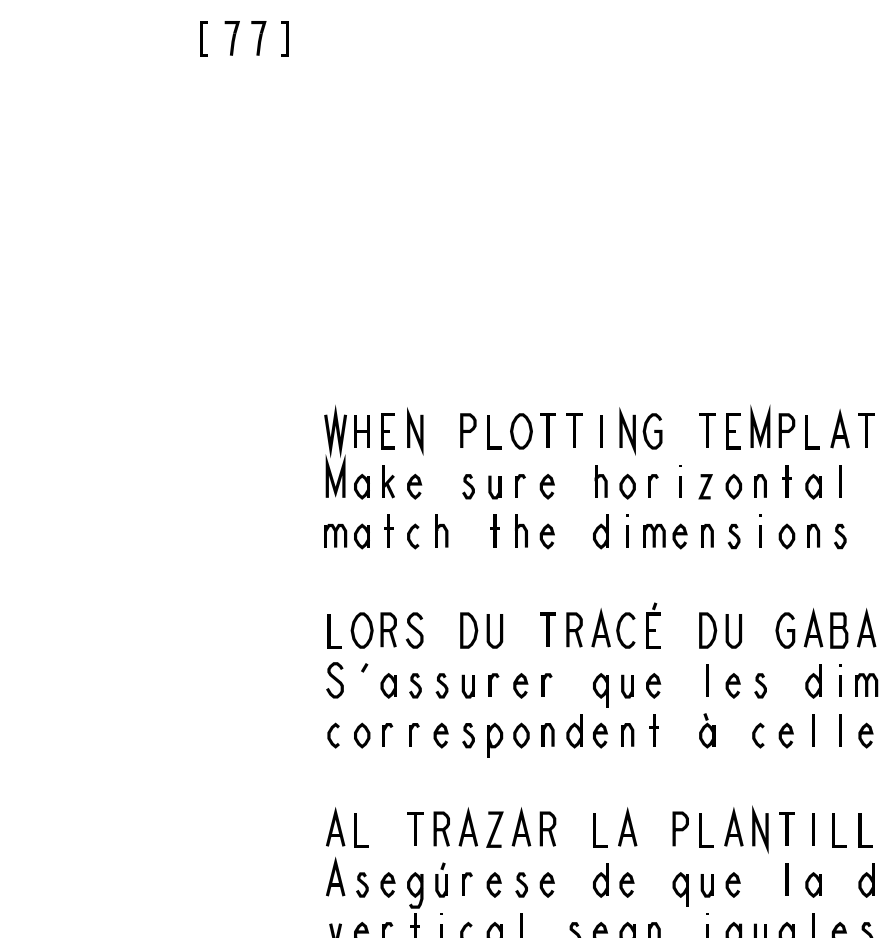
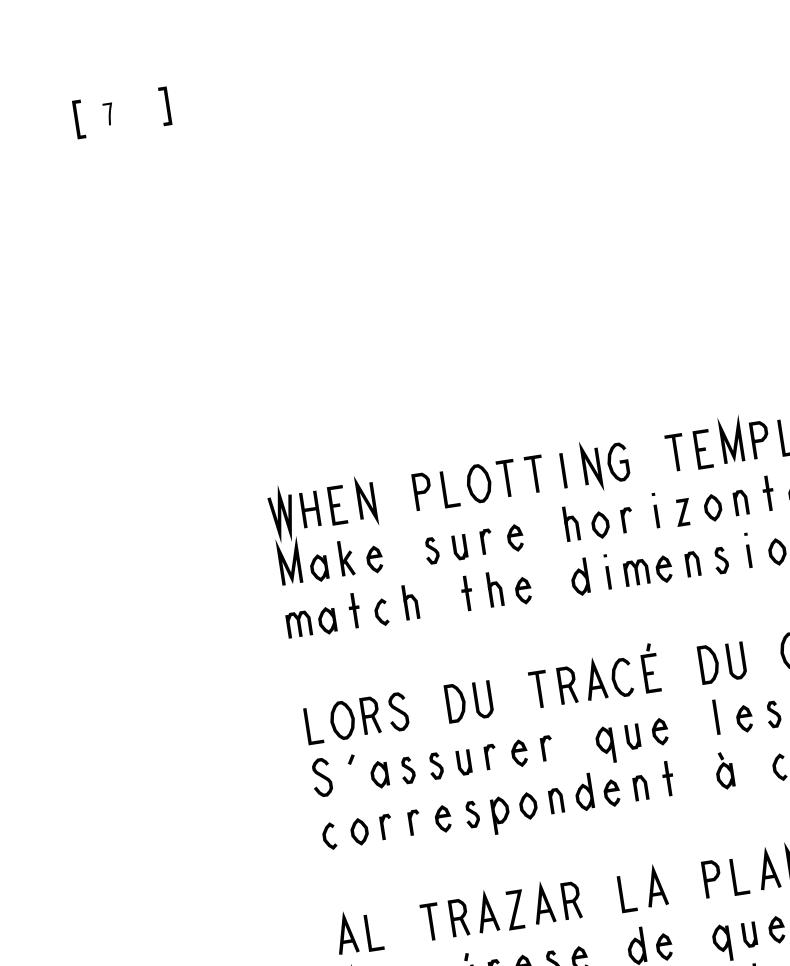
part: (231, 38) -> (108, 114), size x0.6
part: (258, 38) -> (136, 110), removed

